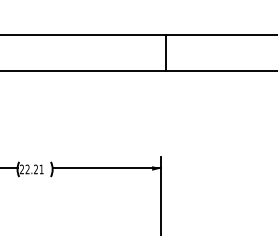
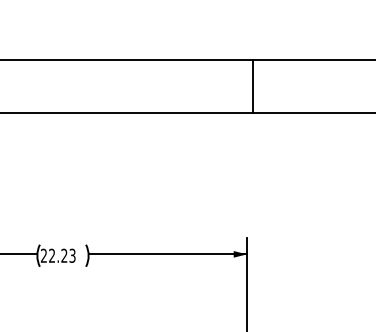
text: (41, 169) -> (72, 255), 22.21 -> 22.23

